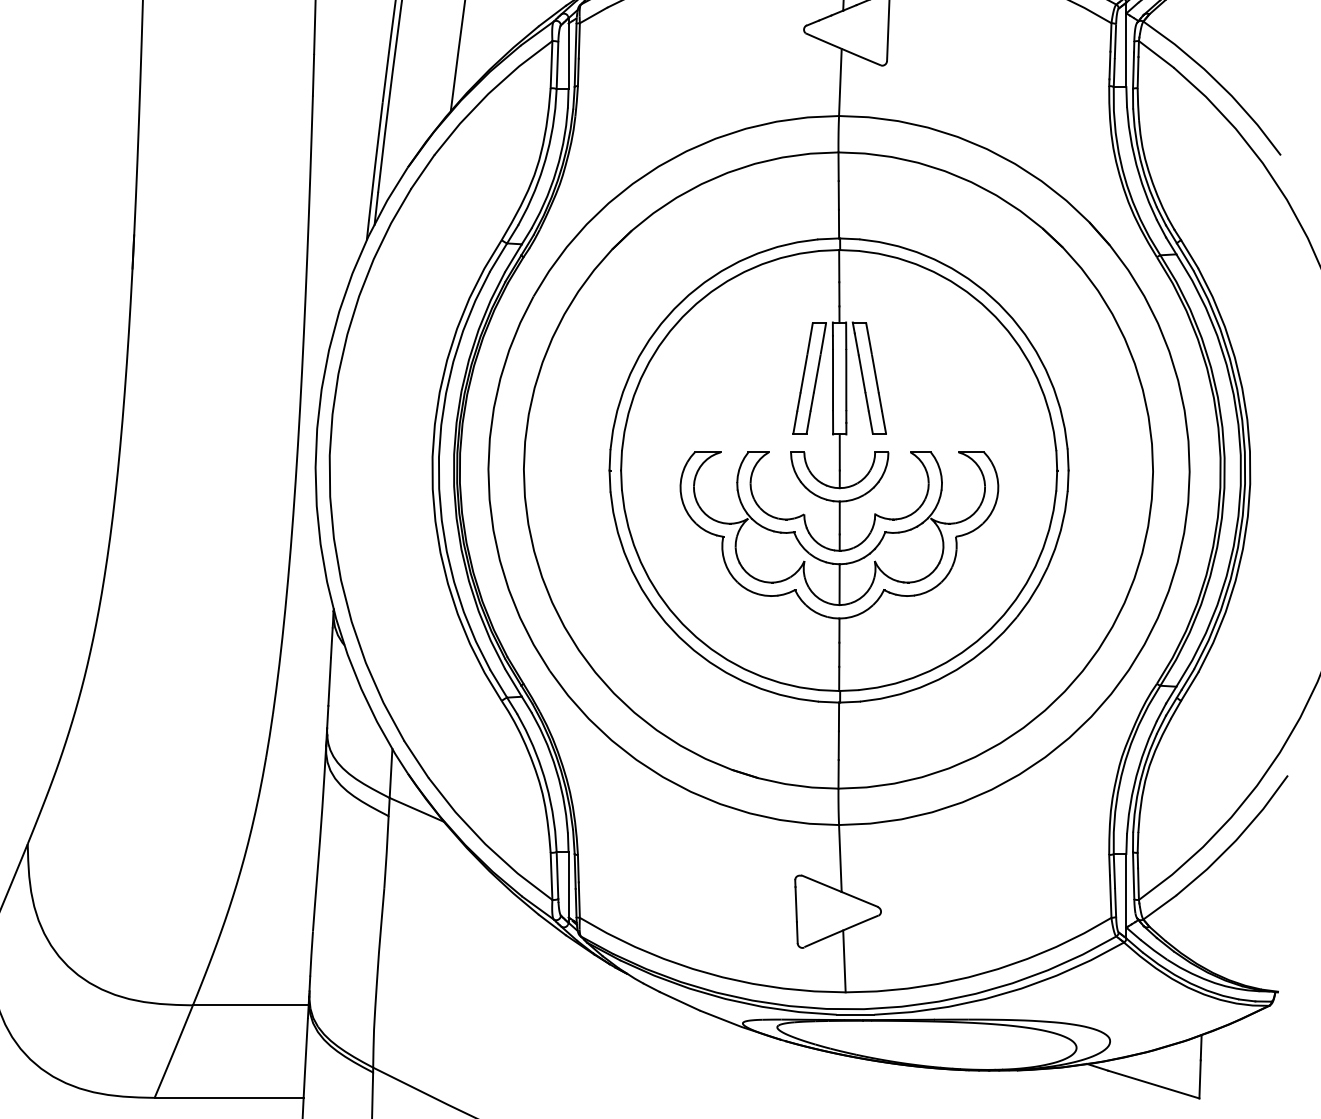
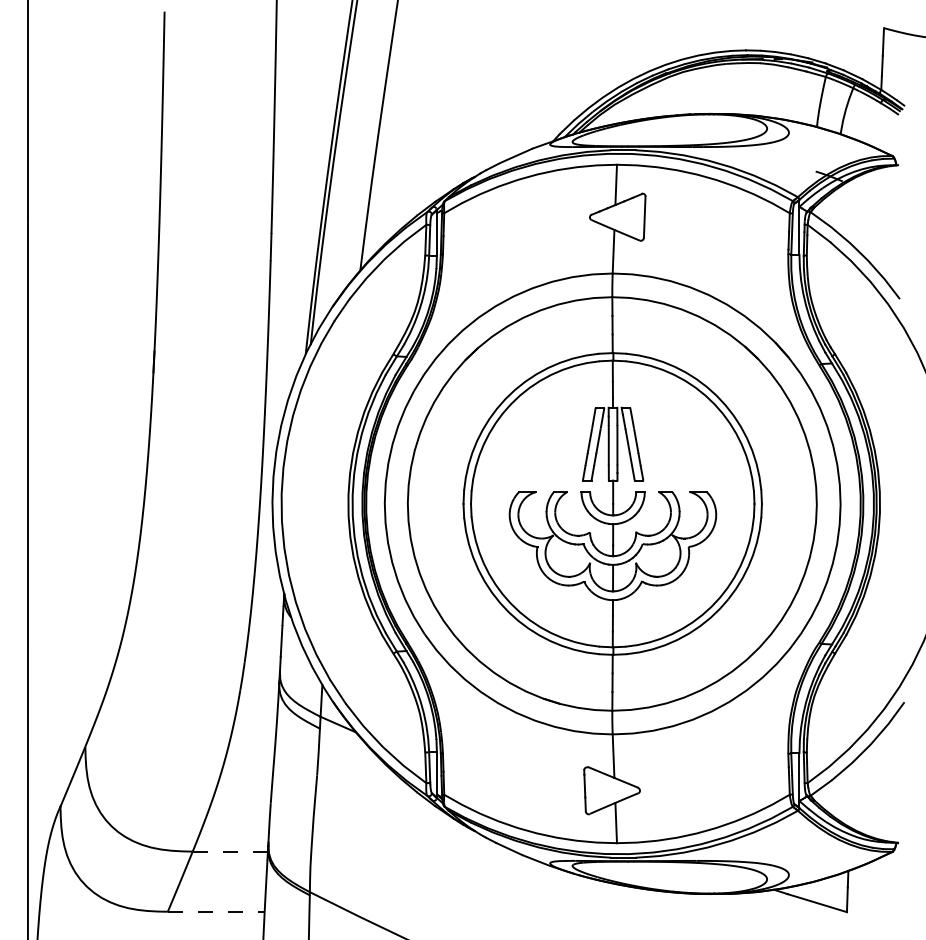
line: (251, 1005) -> (230, 851), solid -> dashed
line: (229, 1097) -> (216, 911), solid -> dashed

